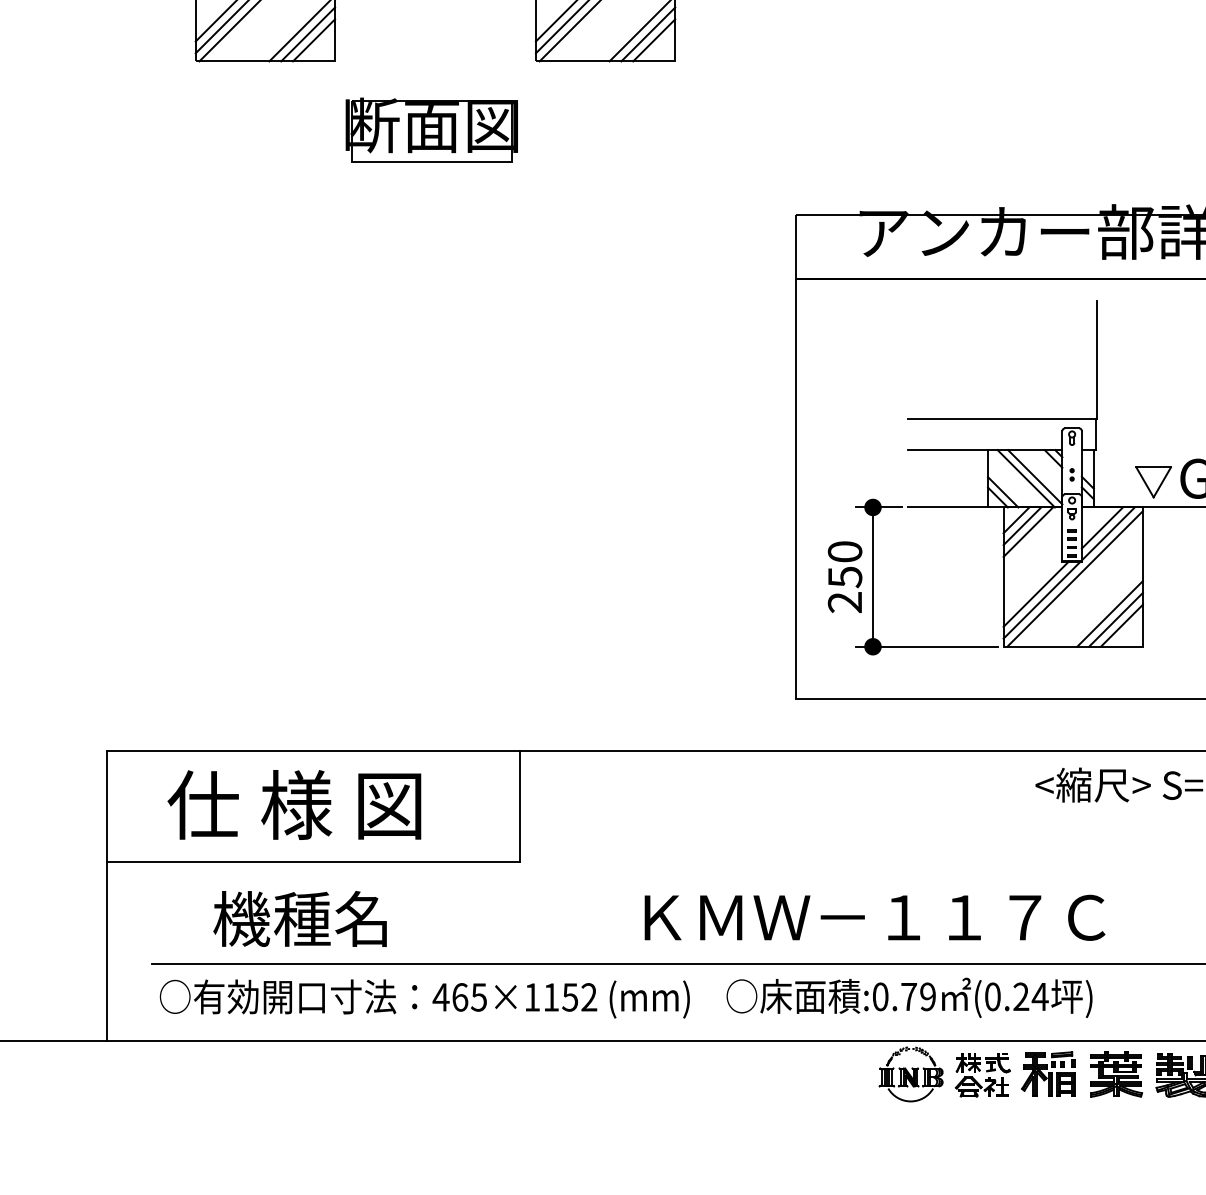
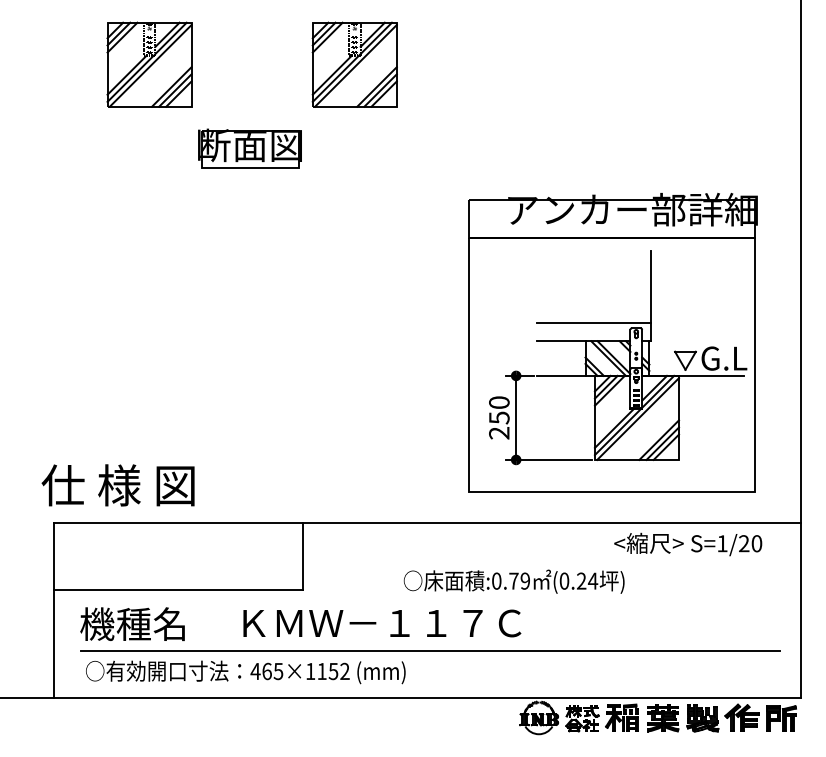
text: (293, 805) -> (117, 485), moved
text: (300, 917) -> (132, 623), moved
text: (875, 917) -> (382, 623), moved
text: (908, 997) -> (513, 581), moved

